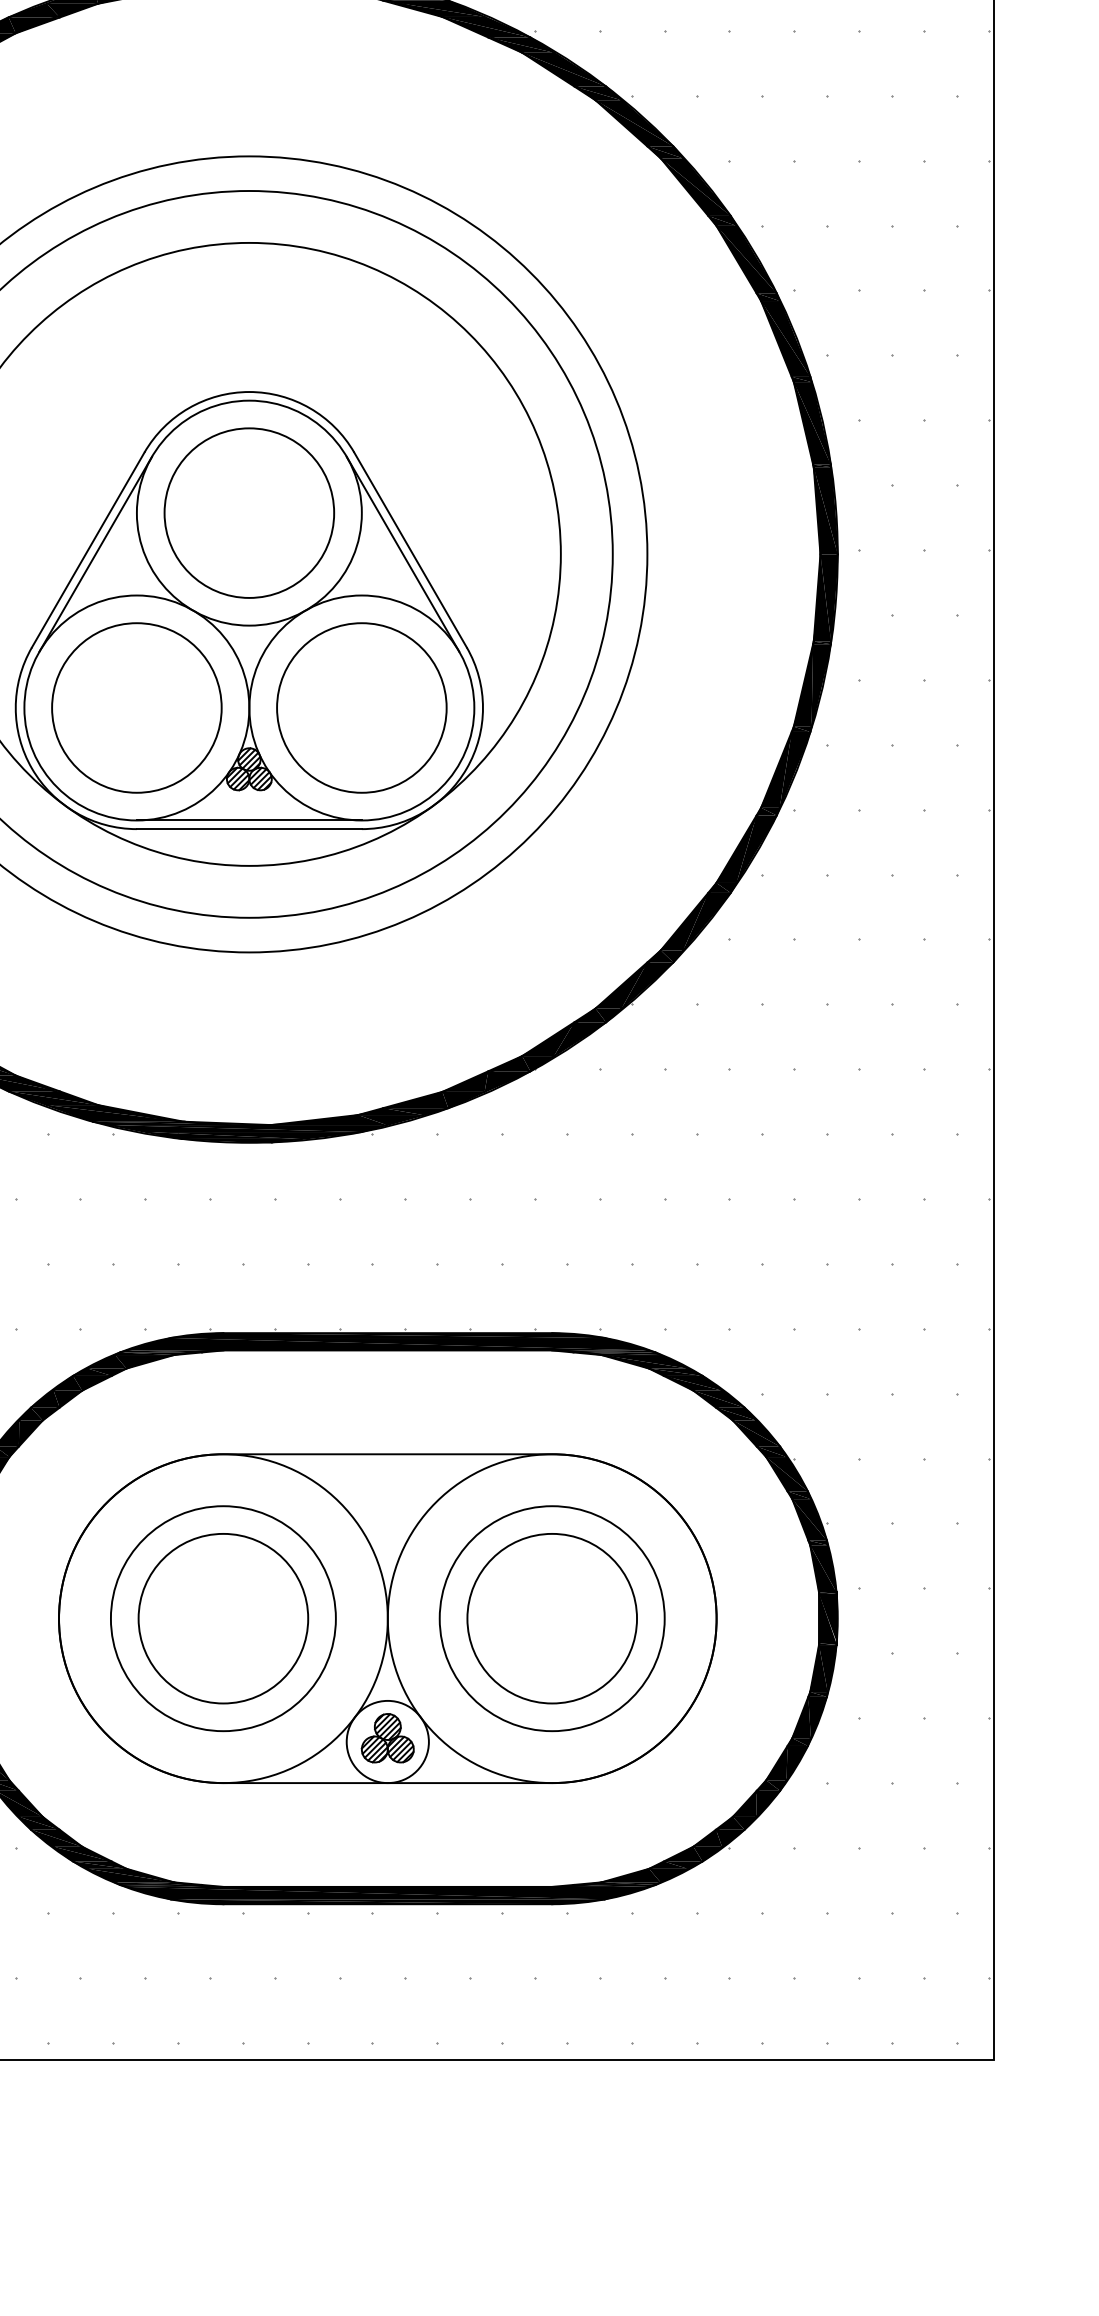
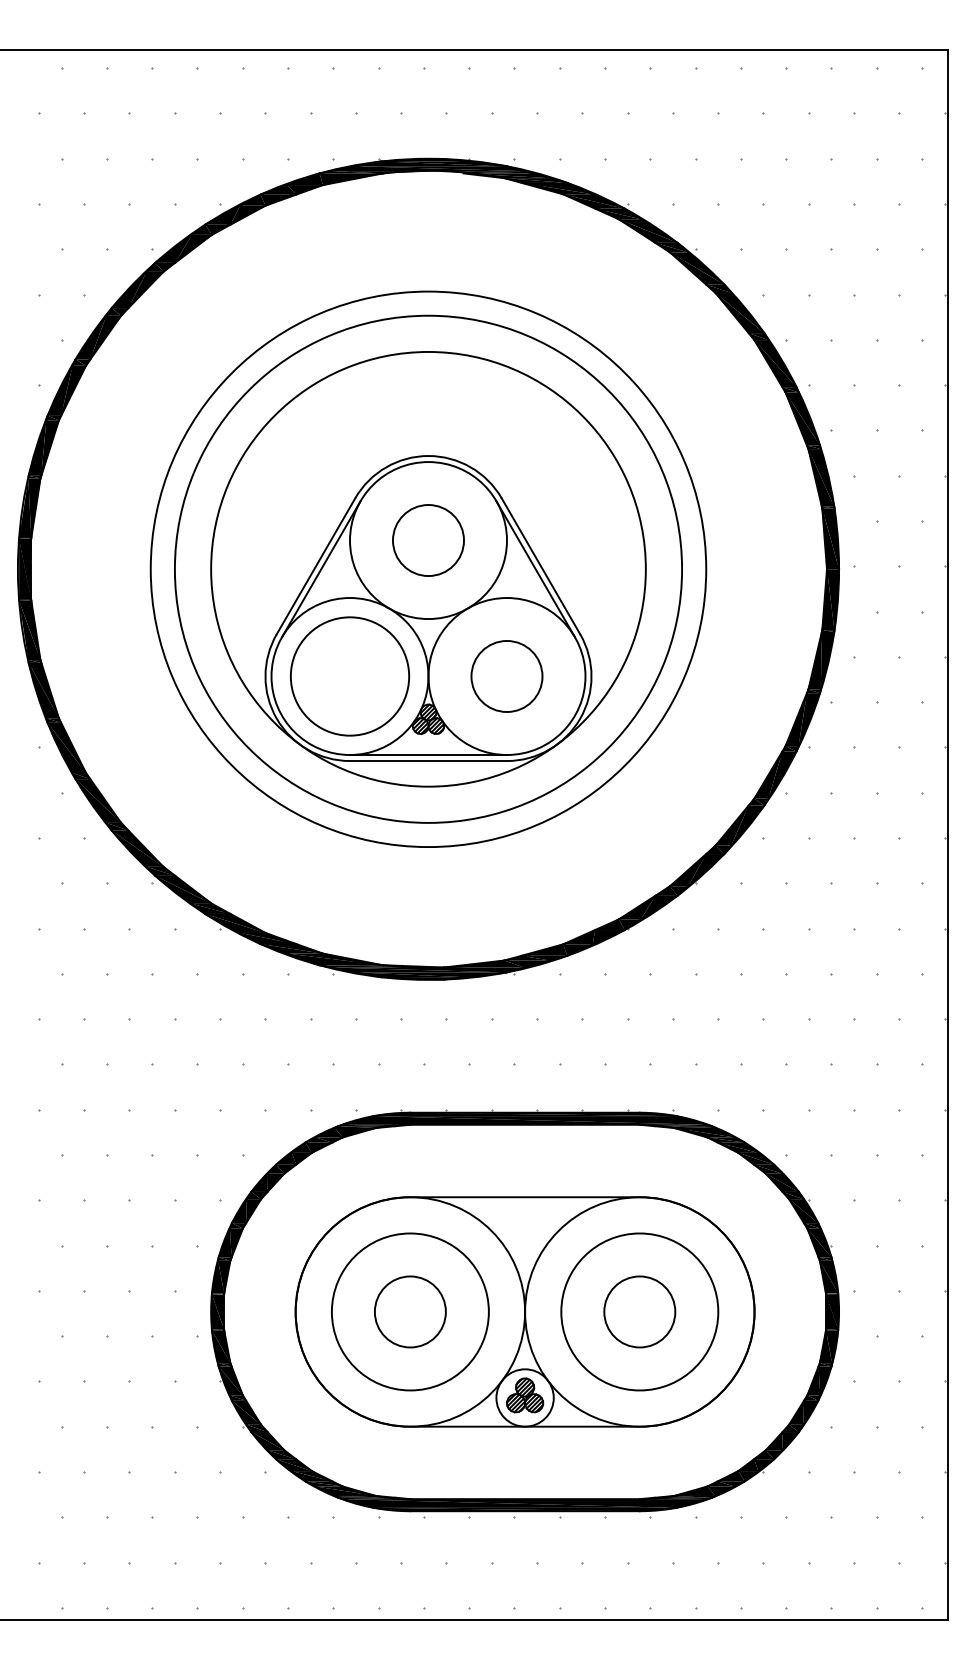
circle: (249, 513) -> (428, 540), size x0.6
circle: (361, 707) -> (506, 676), size x0.6
circle: (223, 1618) -> (410, 1311), size x0.6
circle: (551, 1618) -> (639, 1311), size x0.6

